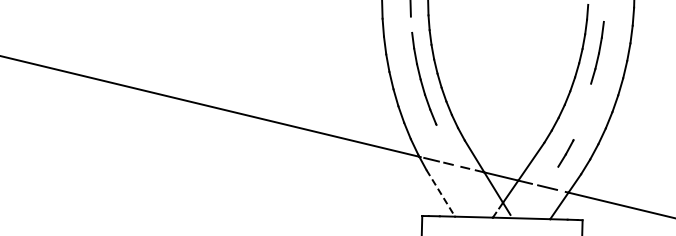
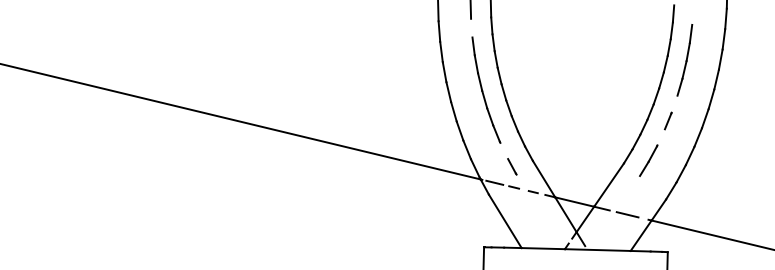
line: (582, 105) -> (667, 120), added
line: (446, 145) -> (511, 166), added
line: (565, 153) -> (648, 160), moved
line: (441, 193) -> (506, 221), dashed -> solid

